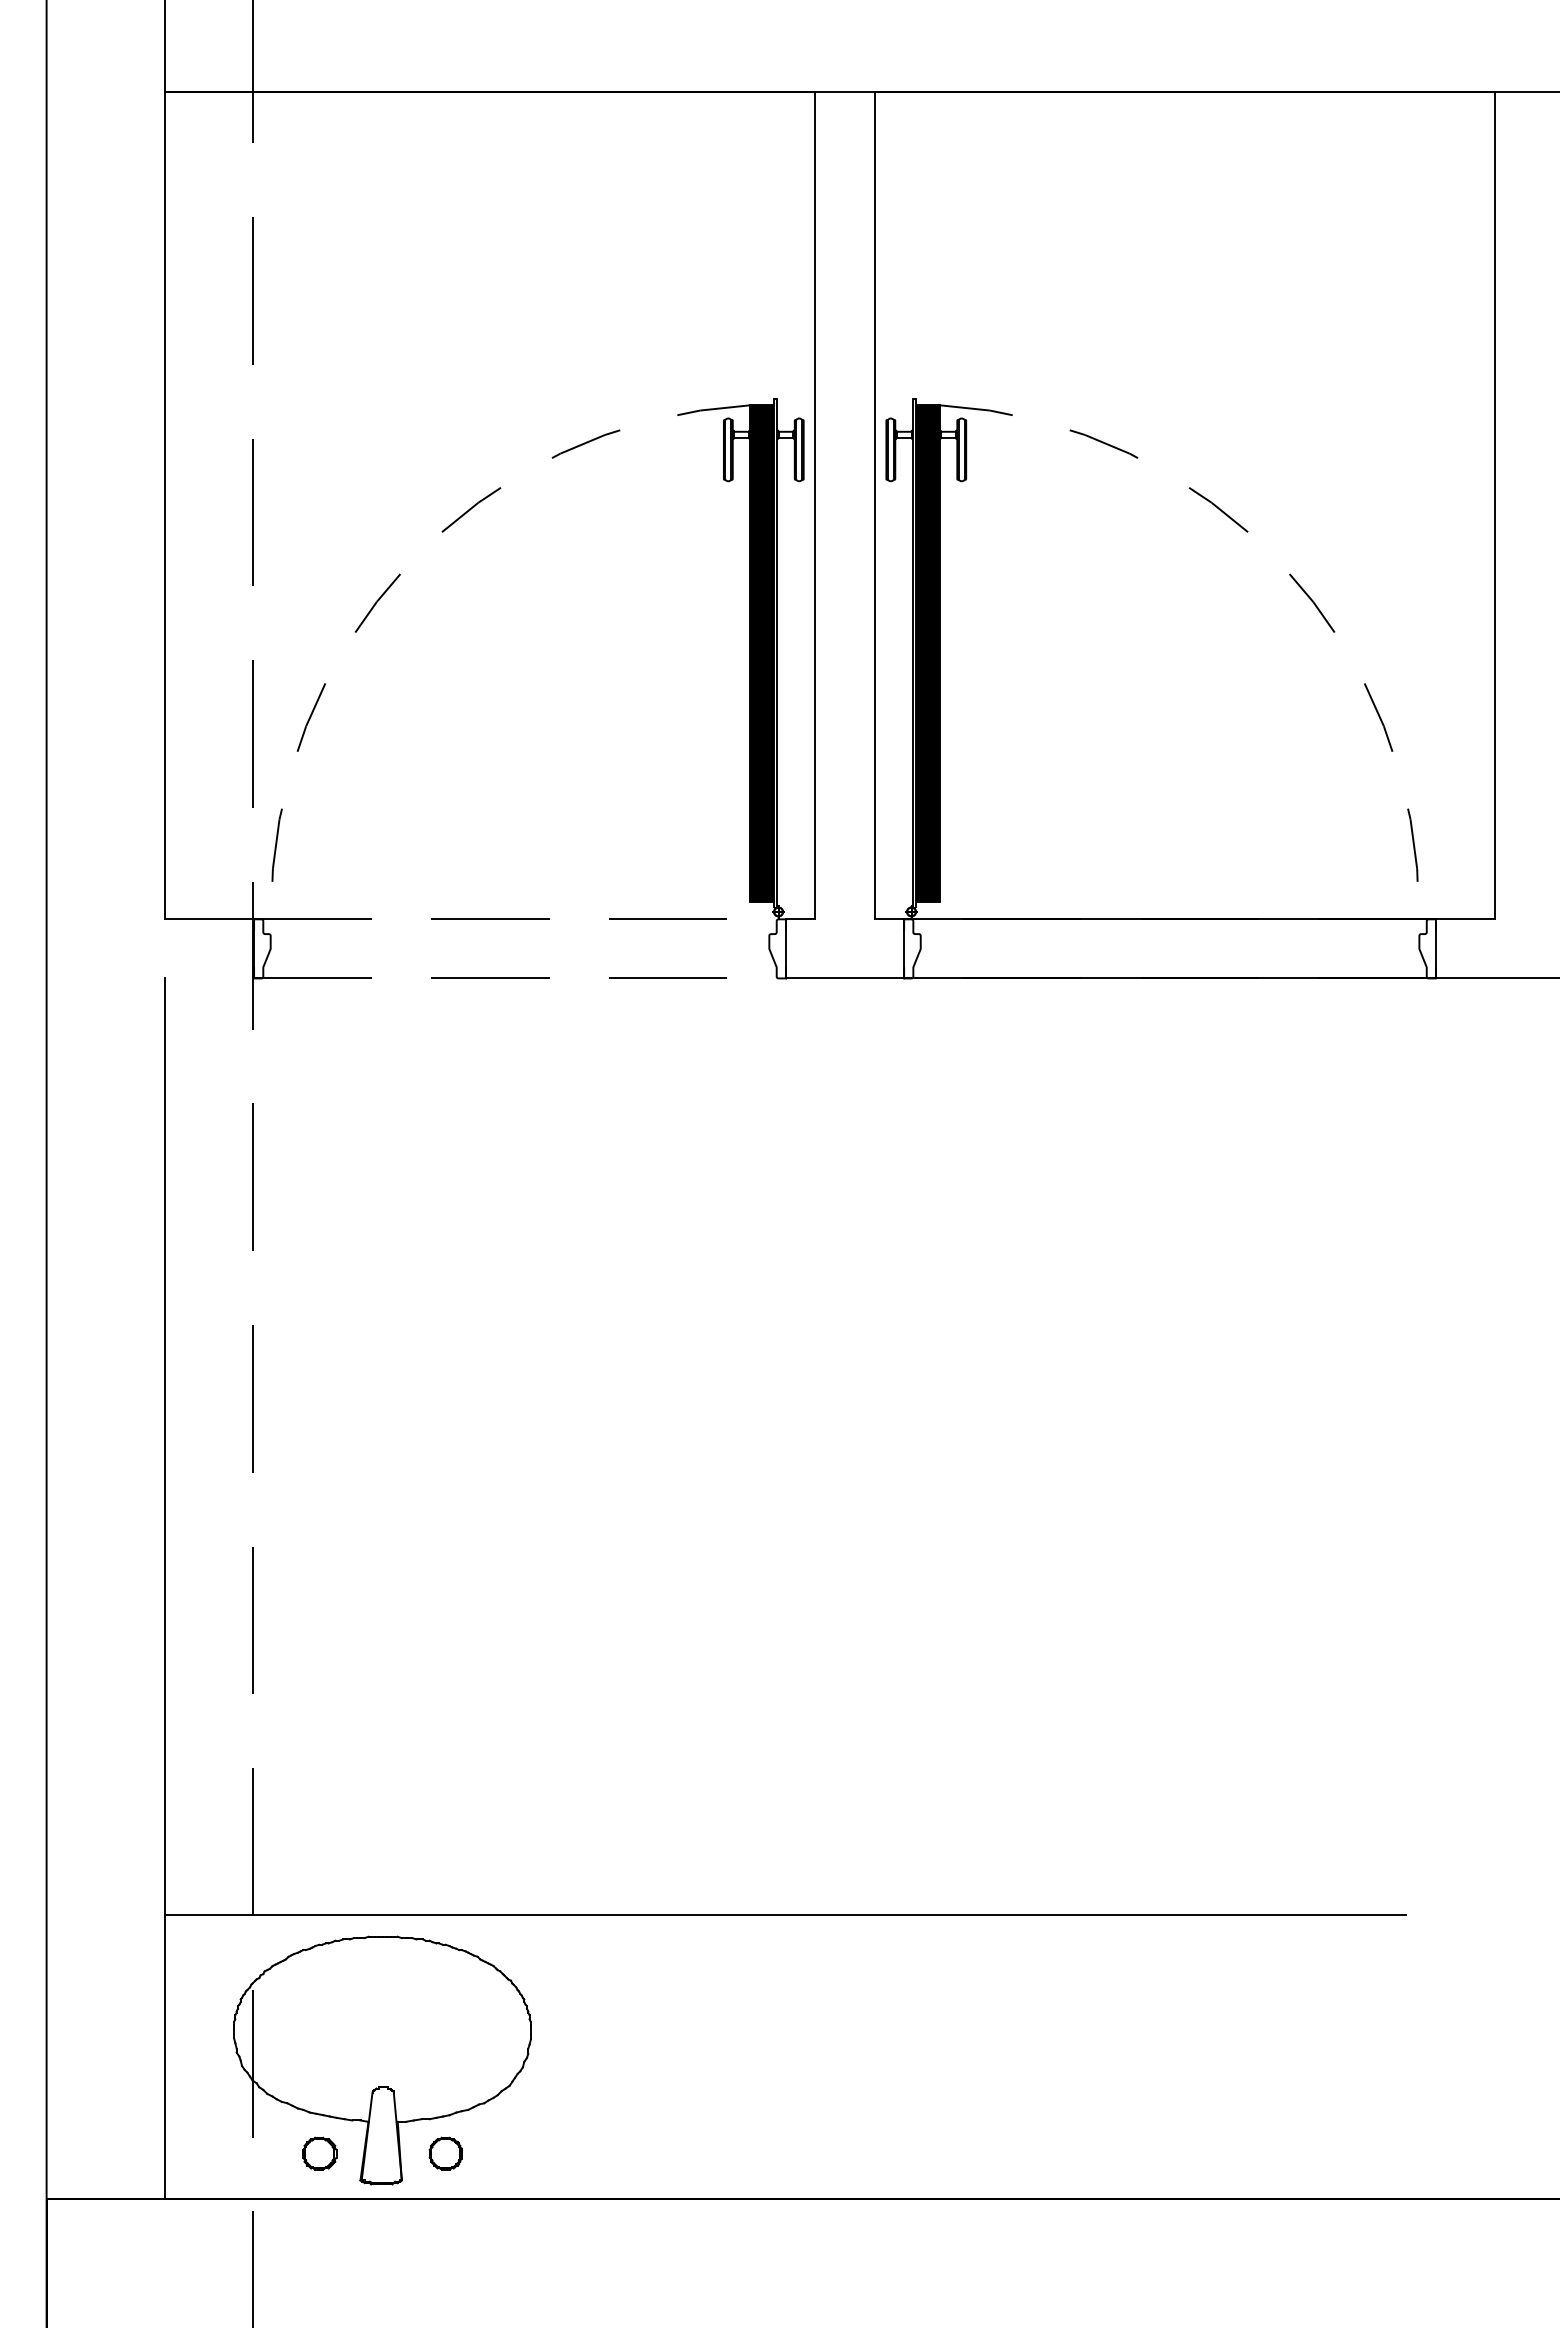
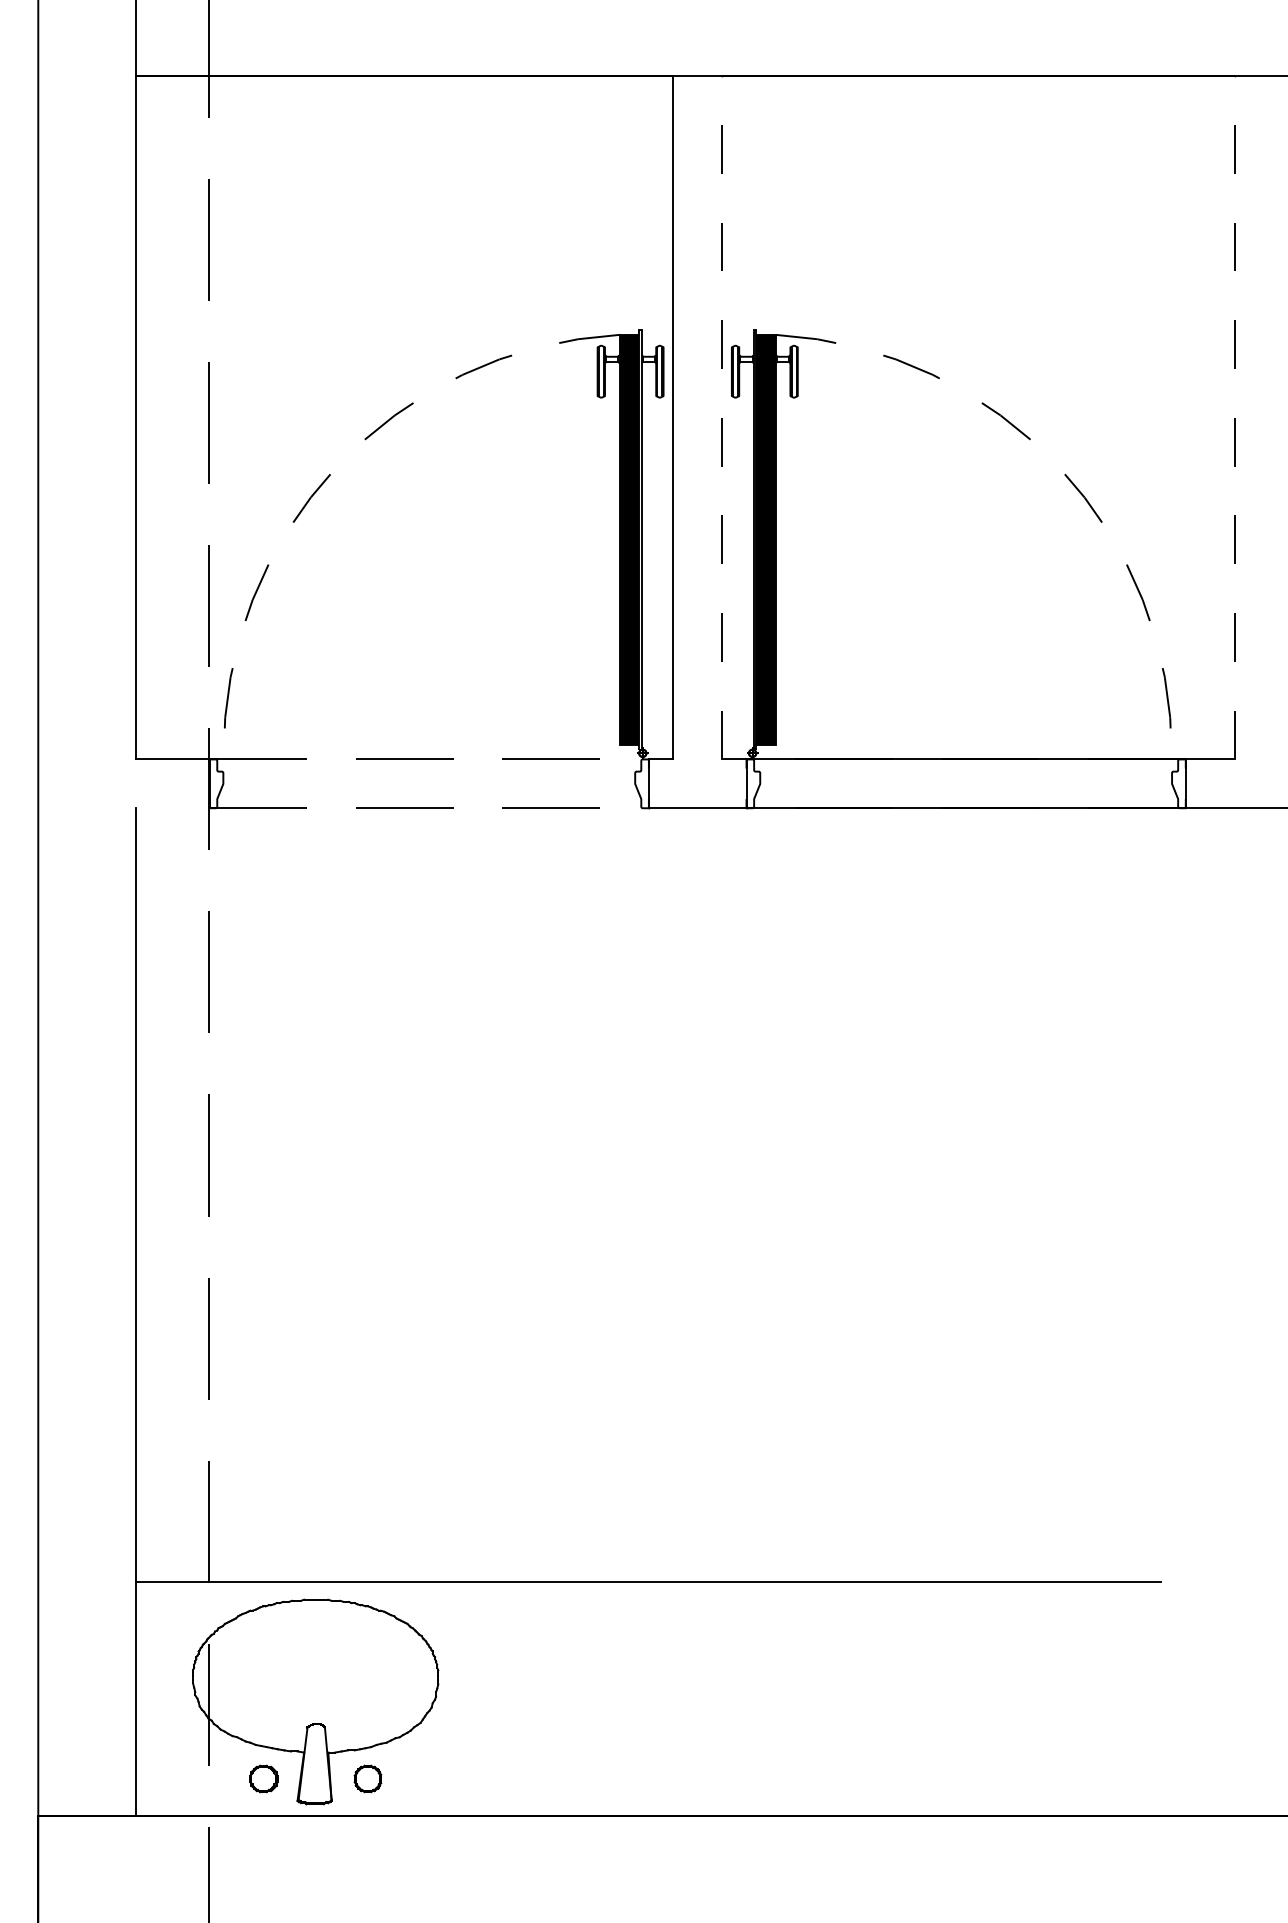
line: (874, 505) -> (722, 417), solid -> dashed
line: (1495, 505) -> (1234, 417), solid -> dashed

